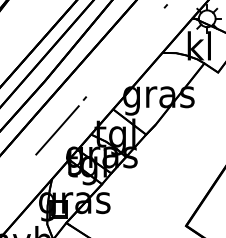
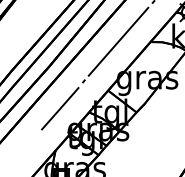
line: (124, 52) -> (117, 41), added

